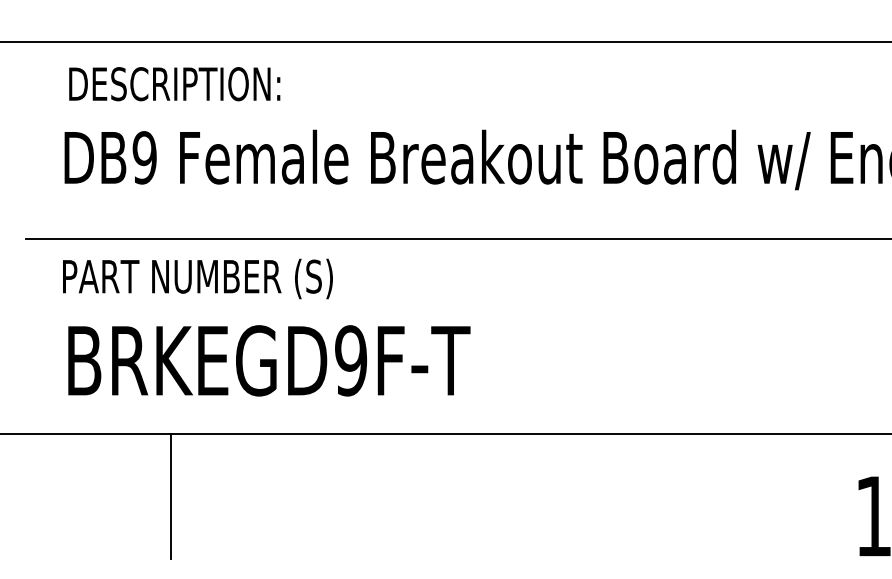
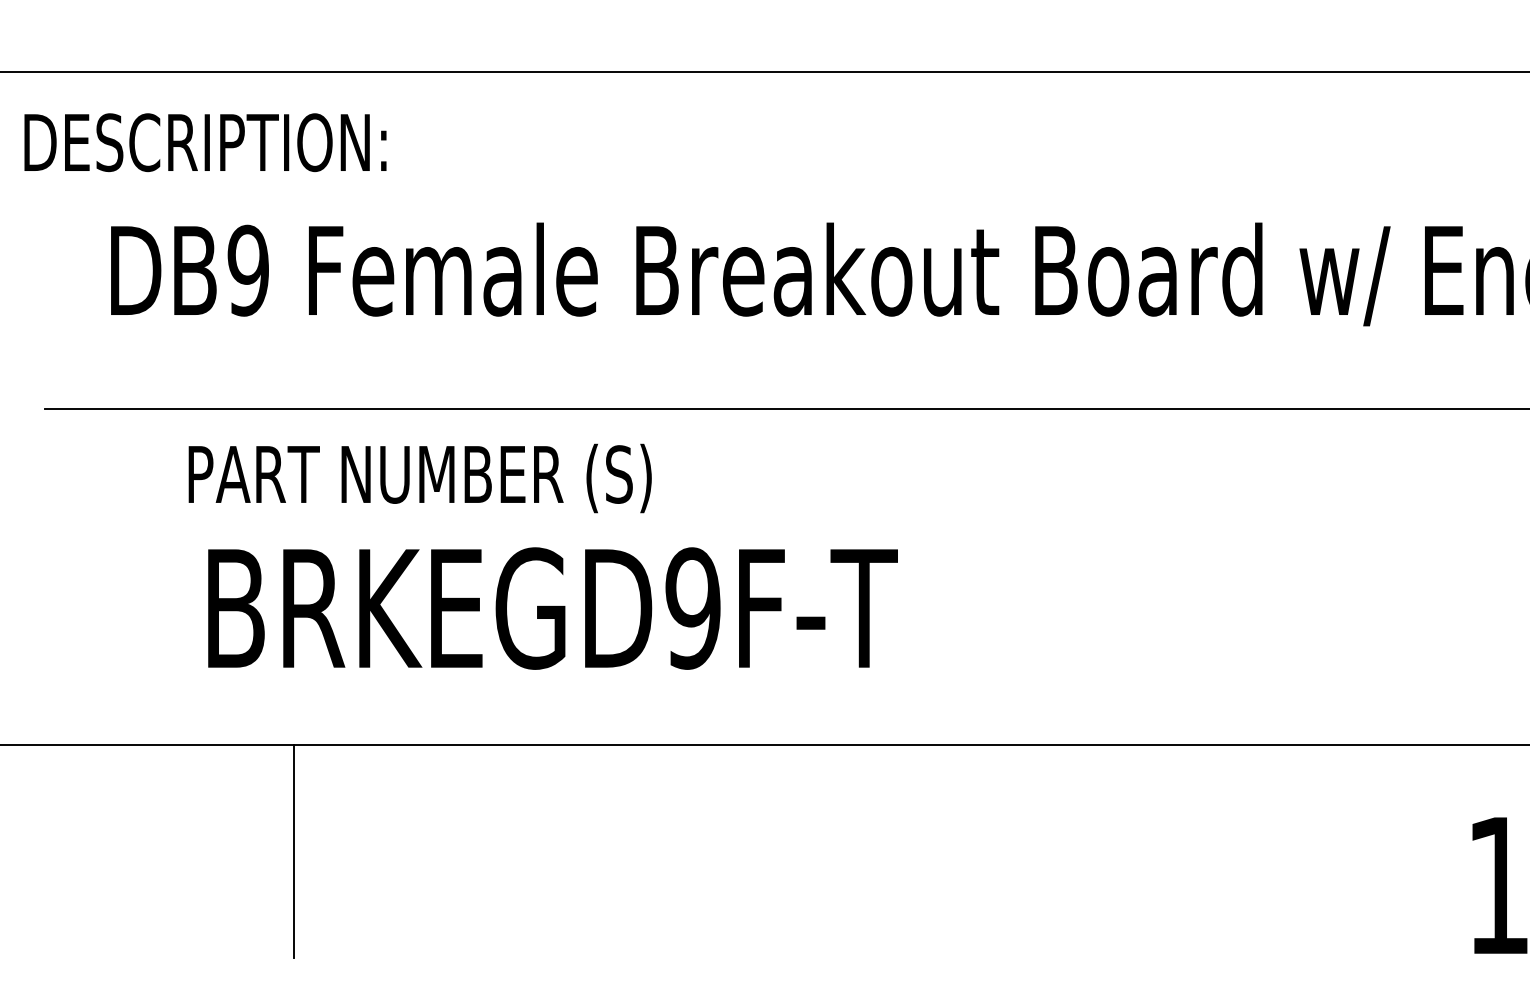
text: (174, 84) -> (205, 143), moved
text: (197, 278) -> (419, 477), moved
text: (269, 360) -> (553, 607), moved

